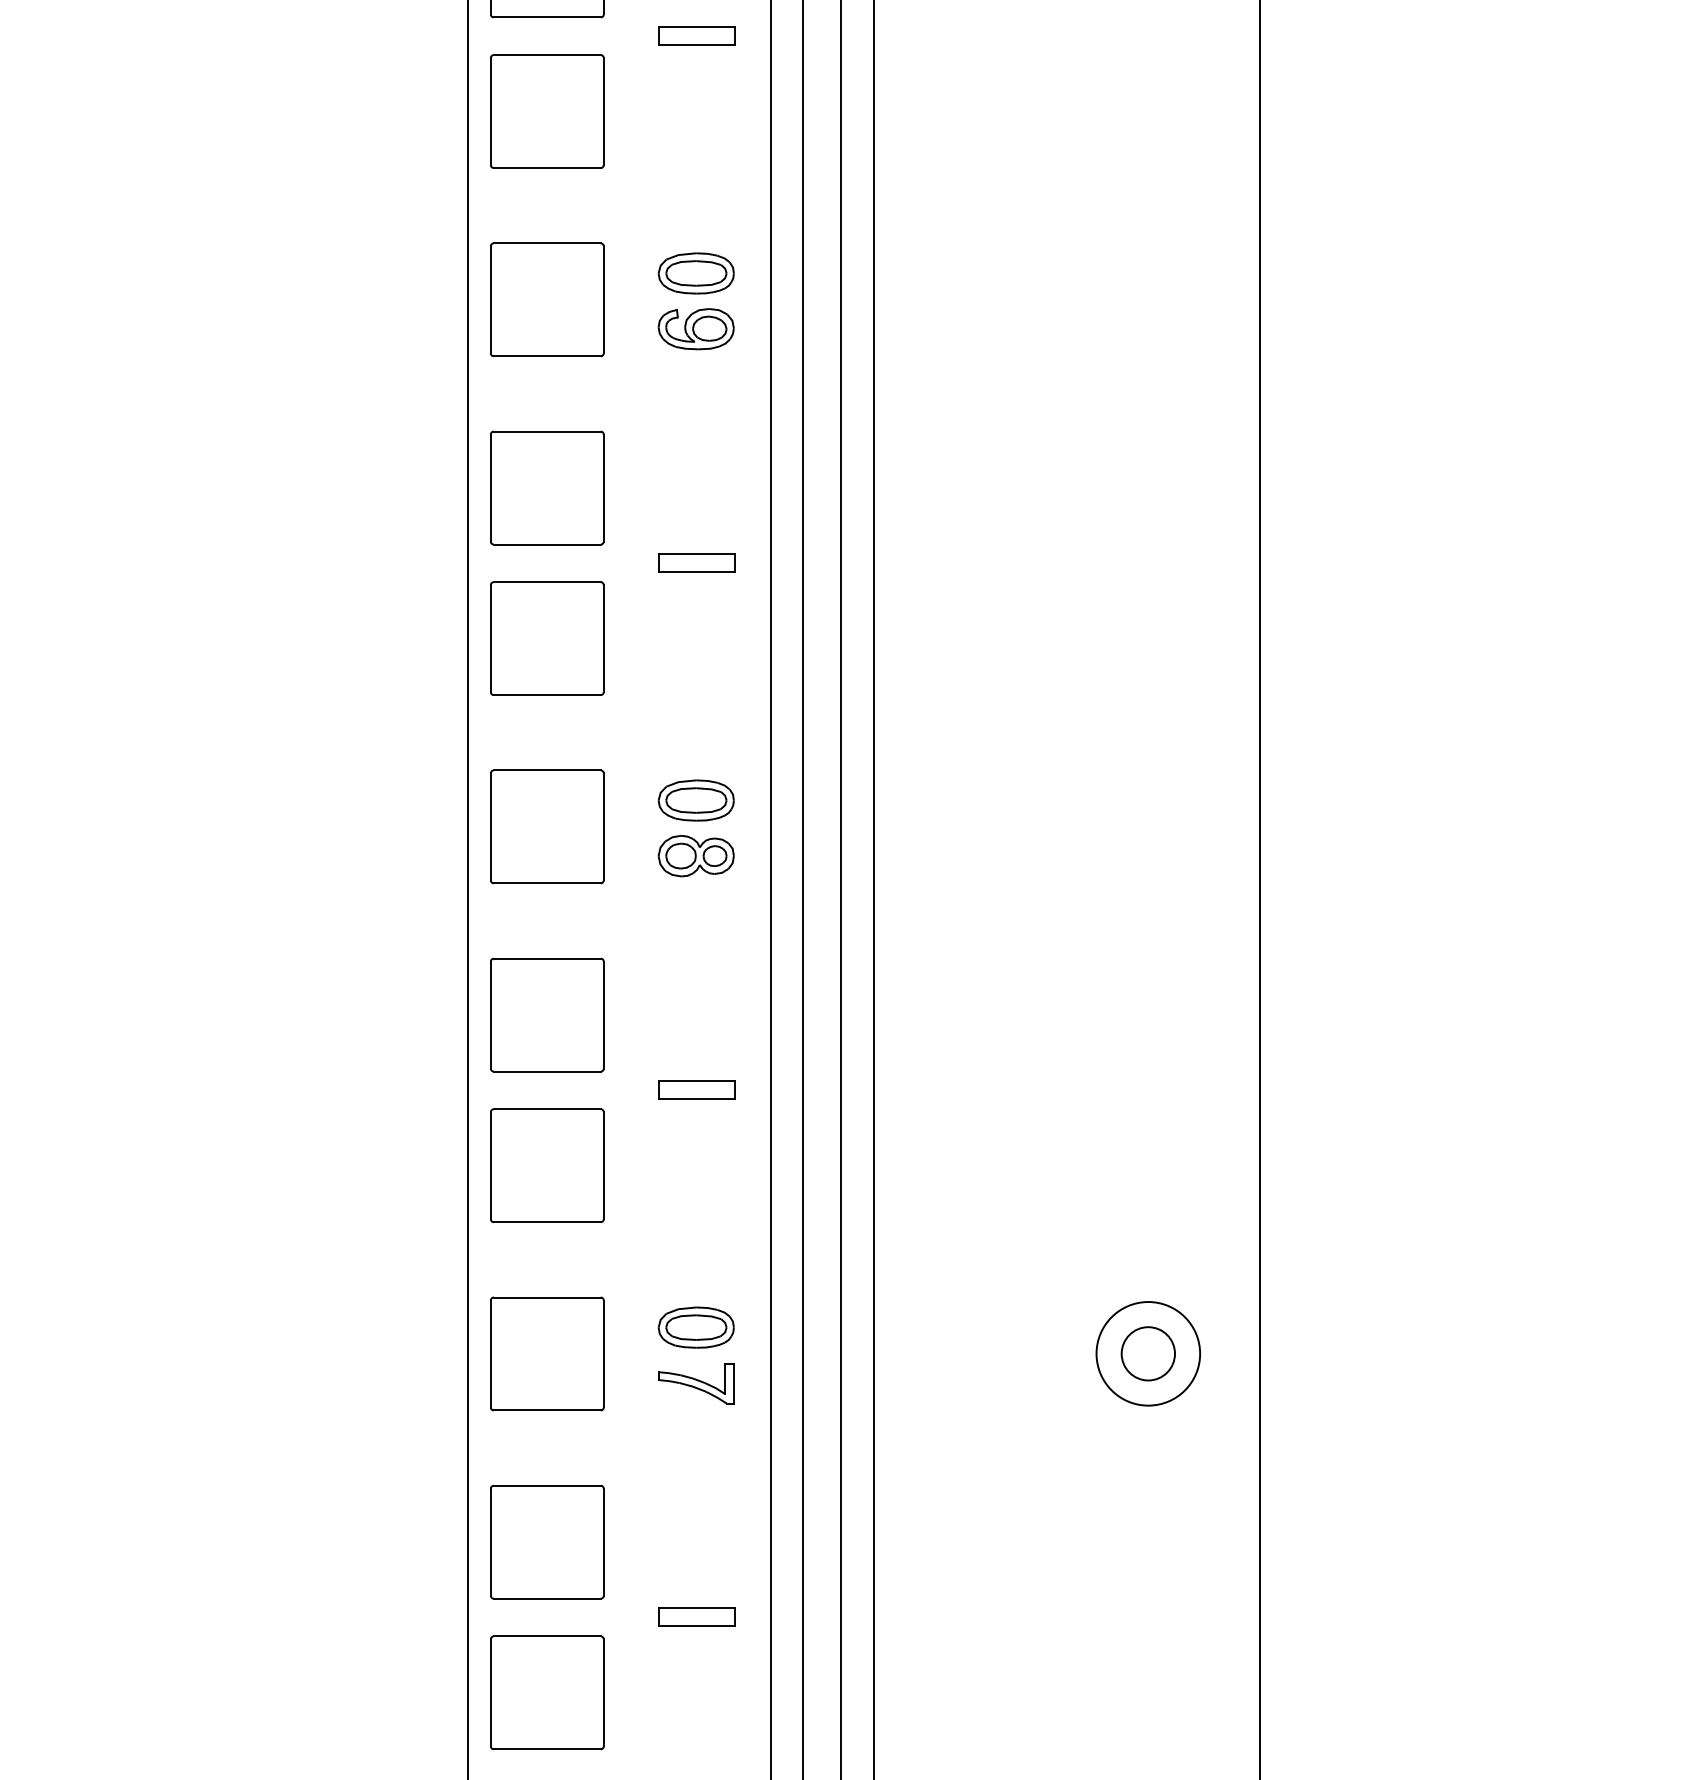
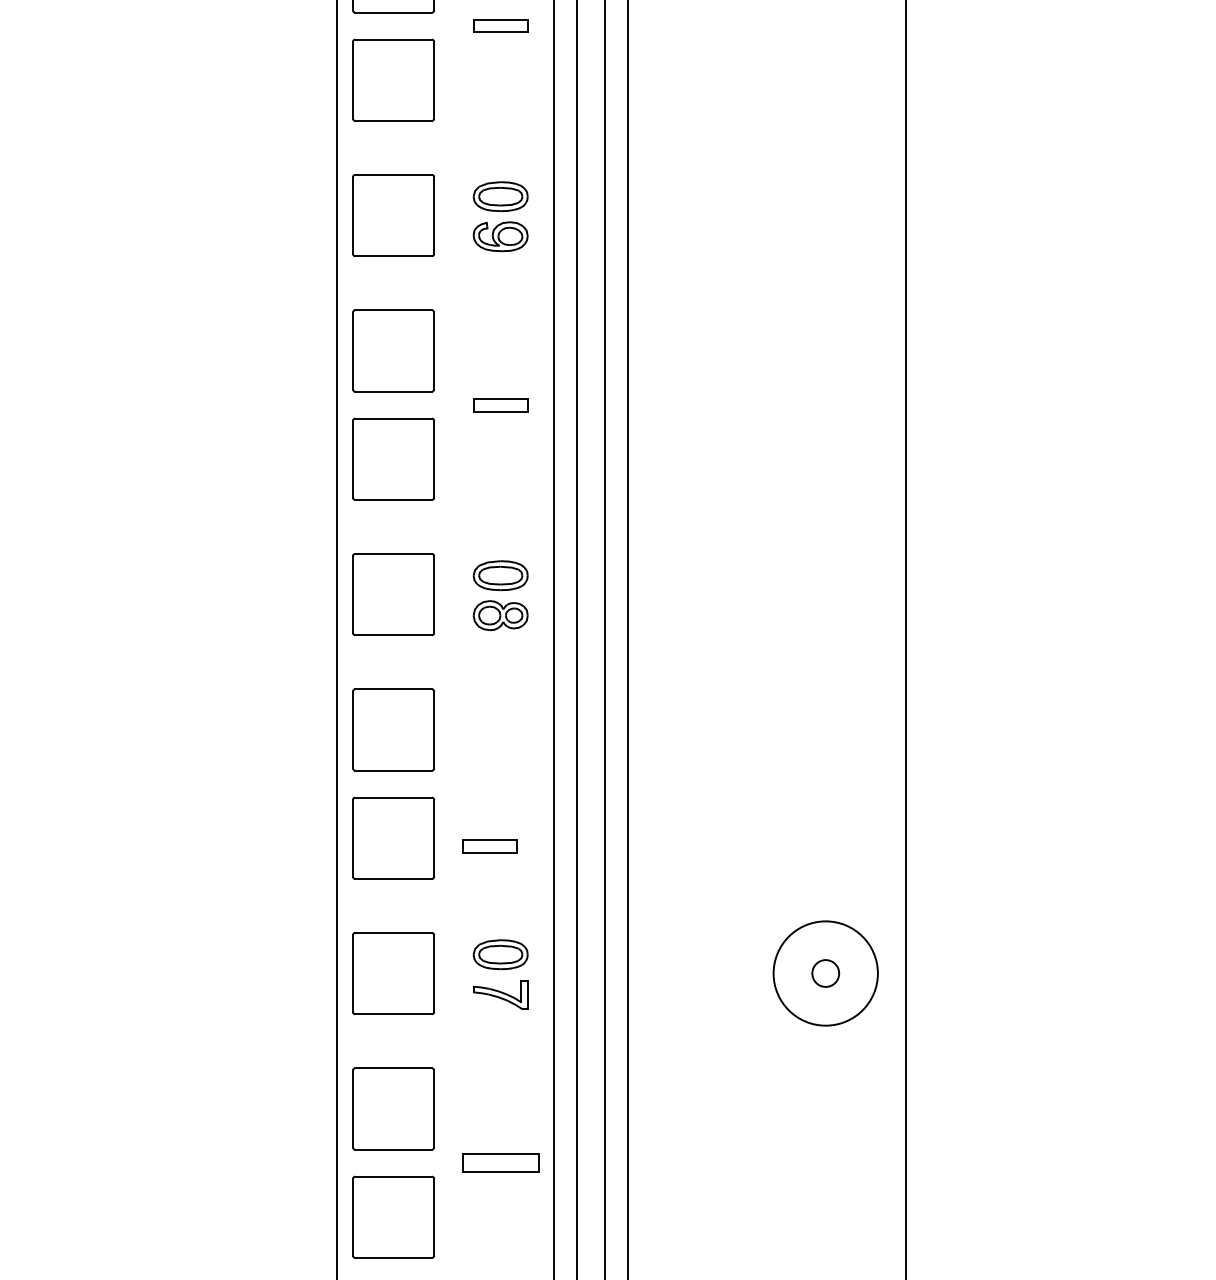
part: (695, 1090) -> (489, 846), moved
circle: (1147, 1353) -> (825, 973), size x0.7
circle: (1147, 1353) -> (825, 973), size x1.4
part: (695, 1618) -> (500, 1163), size x1.4

